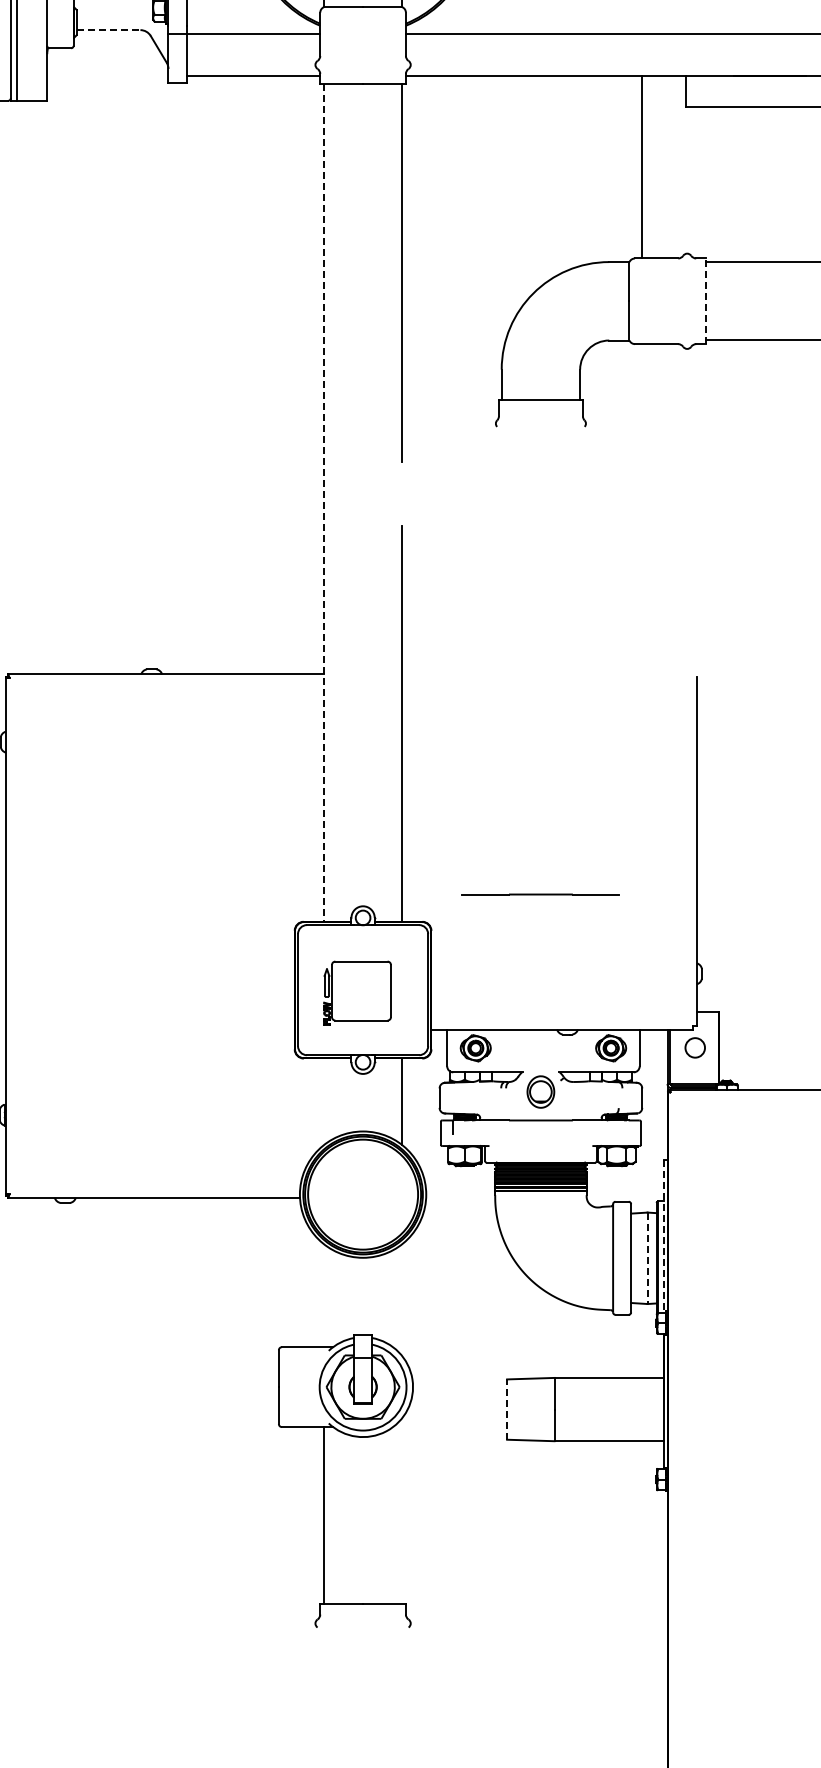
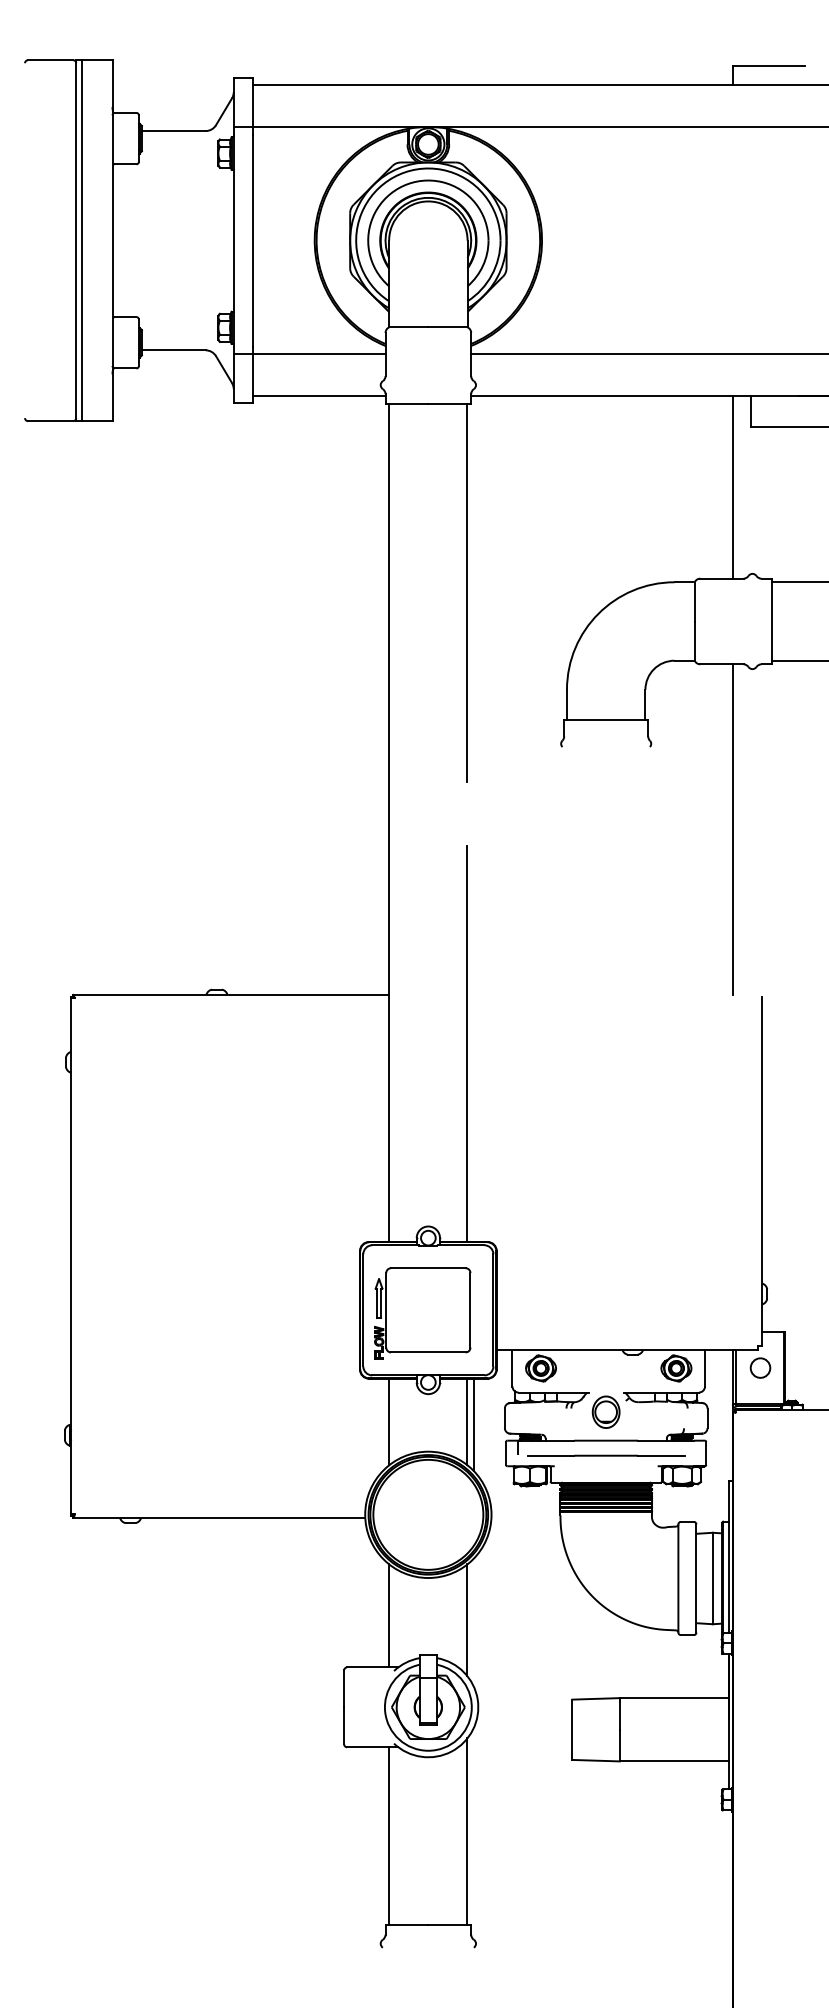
line: (108, 30) -> (173, 350), dashed -> solid
line: (642, 167) -> (733, 487), moved
line: (706, 301) -> (771, 621), dashed -> solid
line: (324, 503) -> (389, 823), dashed -> solid
line: (668, 509) -> (733, 829), added
line: (541, 894) -> (606, 1455), moved
part: (357, 993) -> (422, 1313), size x1.43
line: (324, 1101) -> (389, 1421), added
line: (408, 1104) -> (473, 1424), added
line: (663, 1237) -> (728, 1557), dashed -> solid
line: (647, 1258) -> (712, 1578), dashed -> solid
line: (324, 1295) -> (389, 1615), added
line: (402, 1300) -> (467, 1620), added
line: (507, 1409) -> (572, 1729), dashed -> solid
line: (402, 1511) -> (467, 1831), added

